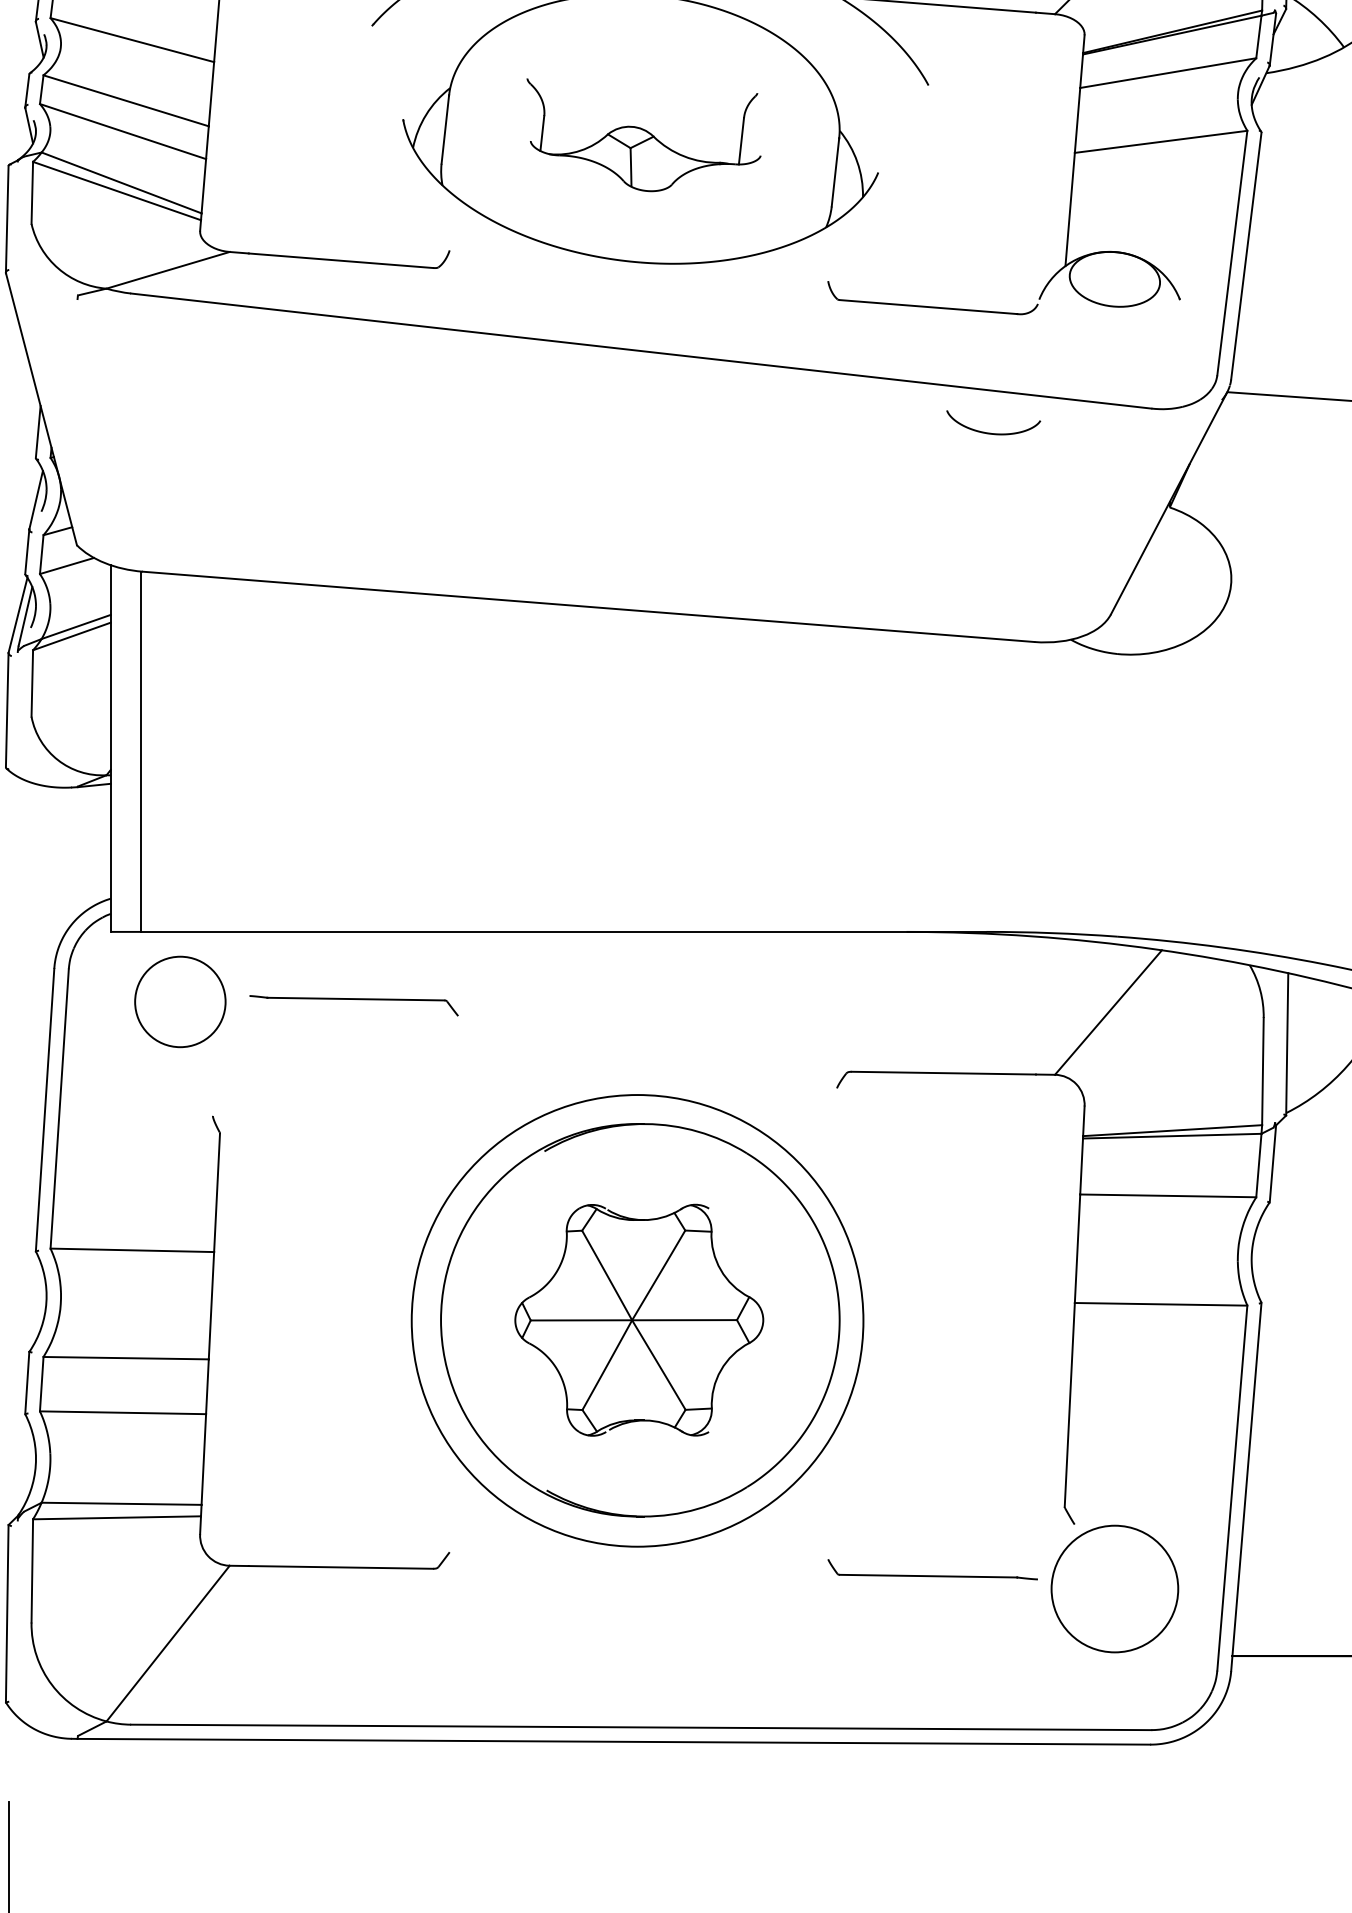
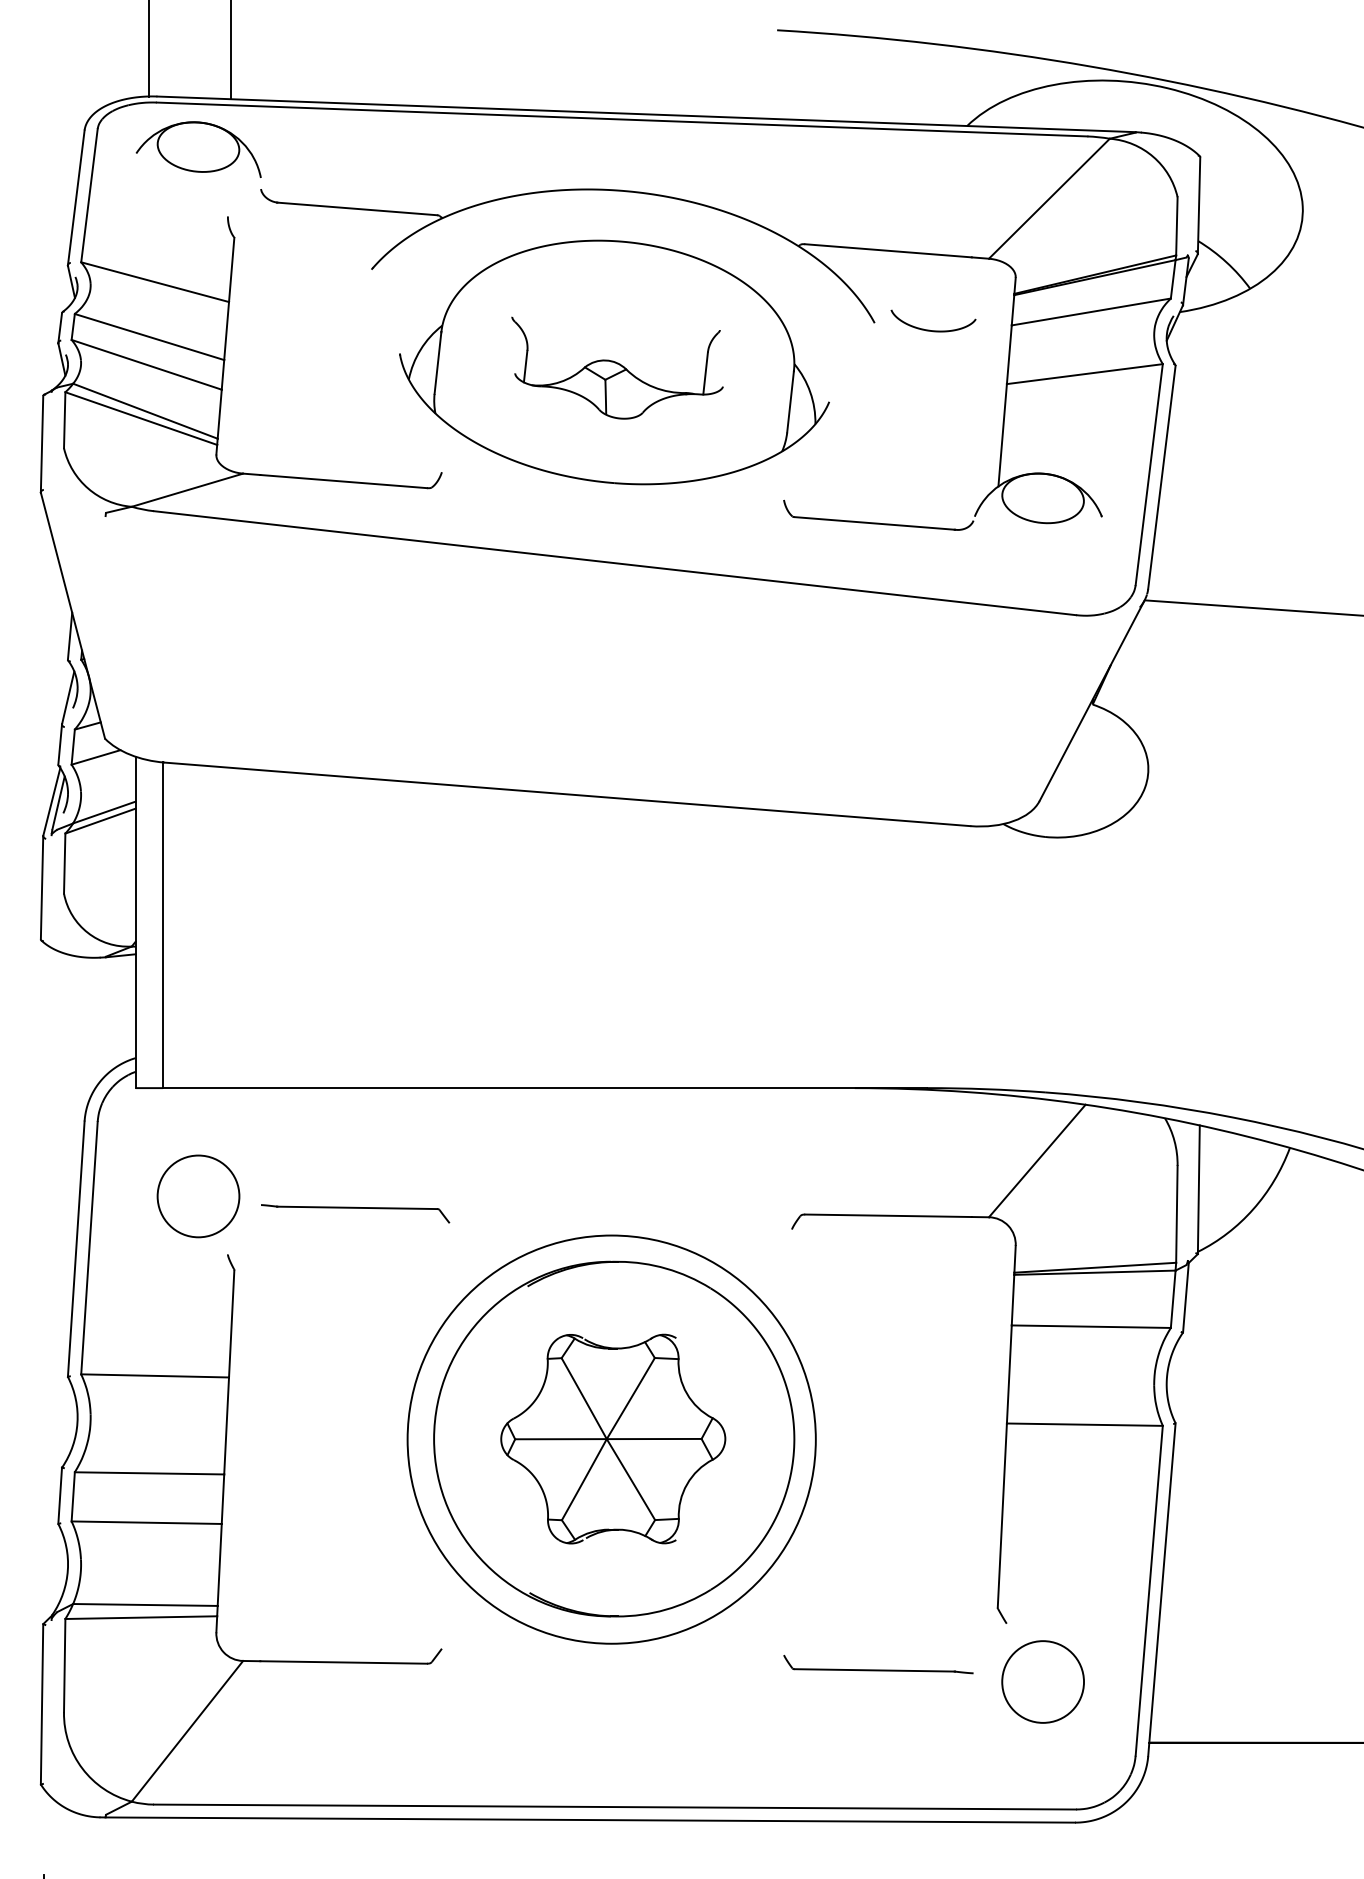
curve: (989, 432) -> (929, 329), moved
circle: (180, 1002) -> (198, 1196), moved
part: (354, 1005) -> (355, 1213), moved
circle: (1115, 1588) -> (1043, 1681), size x0.71

